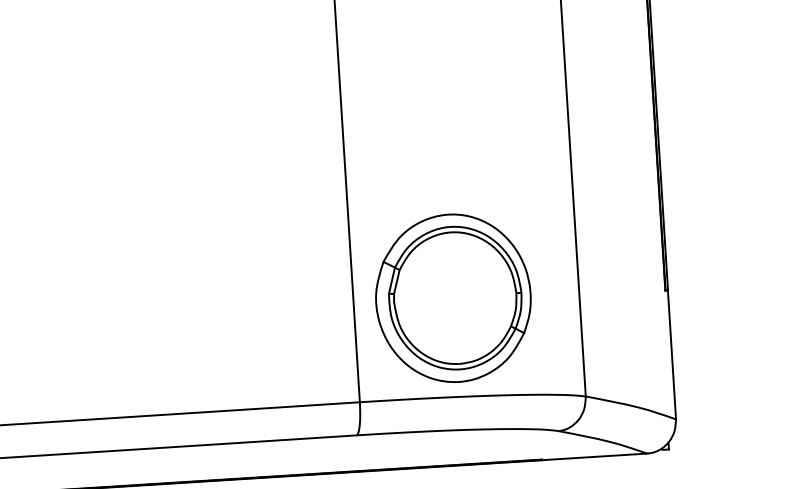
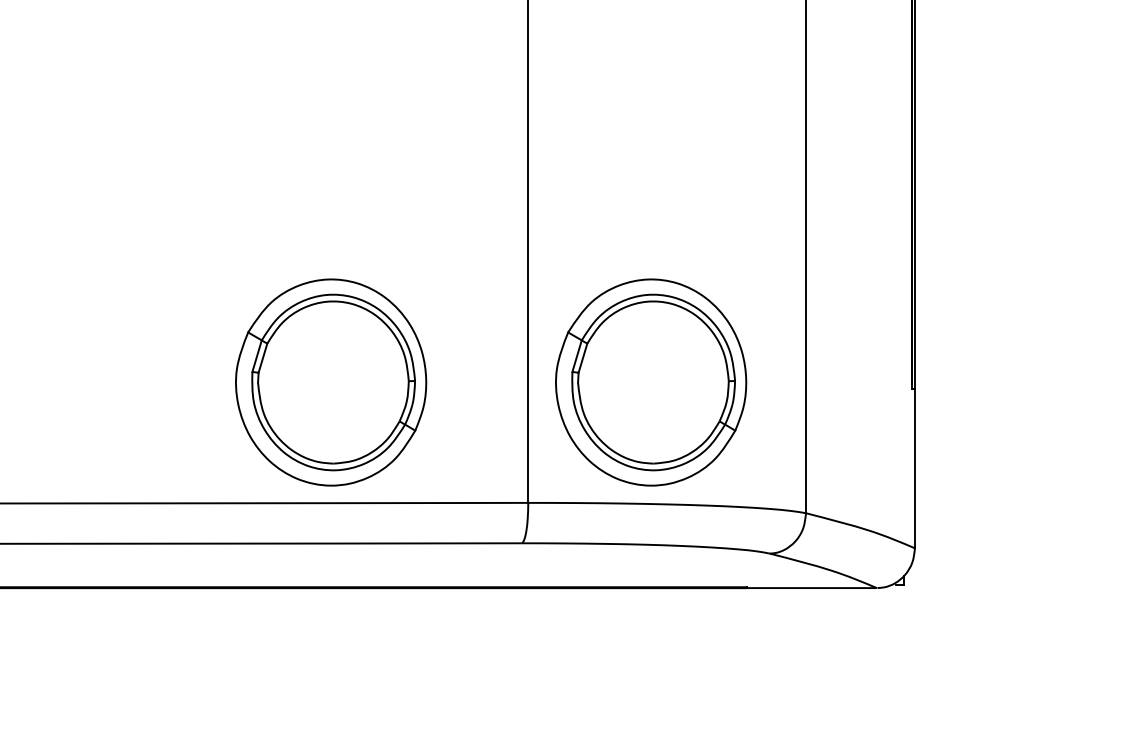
part: (194, 314) -> (331, 382), added

